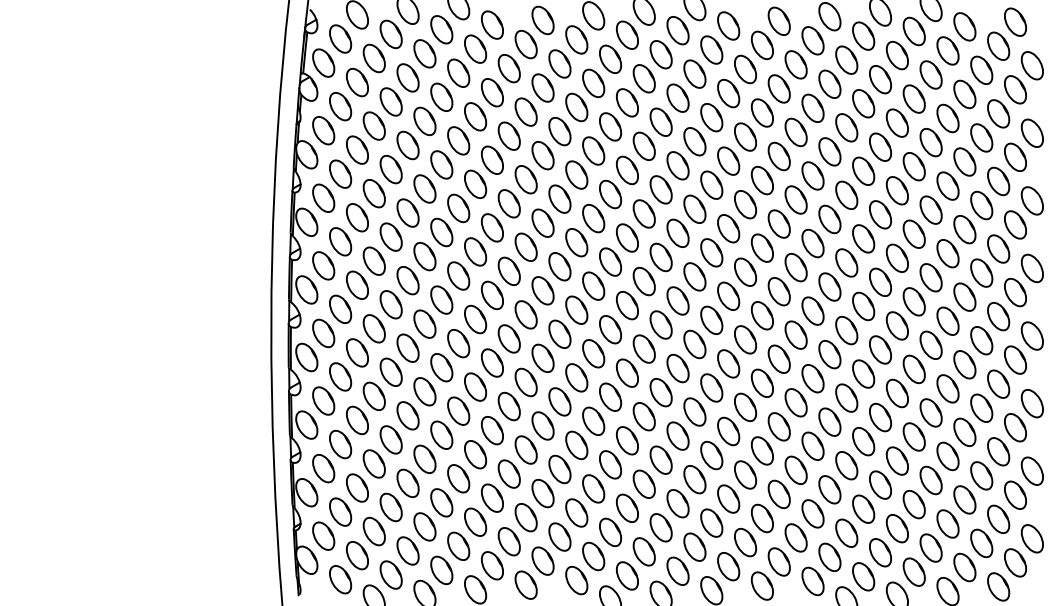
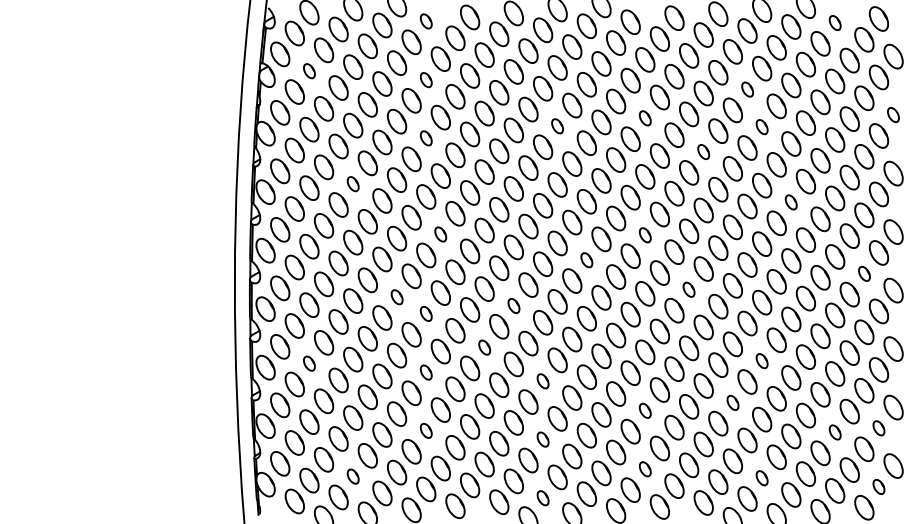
part: (492, 24) -> (426, 20), size x0.6
part: (964, 26) -> (834, 22), size x0.6
part: (357, 82) -> (309, 71), size x0.6
part: (492, 92) -> (426, 79), size x0.6
part: (863, 103) -> (747, 89), size x0.6
part: (1031, 132) -> (892, 114), size x0.6
part: (745, 136) -> (645, 117), size x0.6
part: (643, 145) -> (557, 125), size x0.6
part: (880, 146) -> (762, 126), size x0.6
part: (492, 159) -> (426, 137), size x0.6
part: (812, 175) -> (703, 151), size x0.6
part: (407, 212) -> (352, 183), size x0.6
part: (913, 233) -> (790, 201), size x0.6
part: (508, 270) -> (440, 233), size x0.6
part: (745, 271) -> (645, 234), size x0.6
part: (677, 300) -> (586, 259), size x0.6
part: (998, 316) -> (864, 273), size x0.6
part: (795, 334) -> (688, 289), size x0.6
part: (458, 343) -> (396, 297), size x0.6
part: (593, 353) -> (513, 305), size x0.6
part: (492, 362) -> (426, 313), size x0.6
part: (559, 401) -> (484, 347), size x0.6
part: (880, 417) -> (762, 361), size x0.6
part: (357, 420) -> (309, 363), size x0.6
part: (492, 430) -> (426, 372), size x0.6
part: (627, 440) -> (543, 381), size x0.6
part: (846, 465) -> (732, 402), size x0.6
part: (745, 474) -> (645, 410), size x0.6
part: (1015, 494) -> (878, 427), size x0.6
part: (492, 497) -> (426, 430), size x0.6
part: (964, 499) -> (834, 432), size x0.6
part: (627, 507) -> (543, 438), size x0.6
part: (745, 542) -> (645, 469), size x0.6
part: (407, 550) -> (352, 476), size x0.6
part: (880, 552) -> (762, 477), size x0.6
part: (1015, 562) -> (878, 486), size x0.6
part: (627, 575) -> (543, 497), size x0.6

